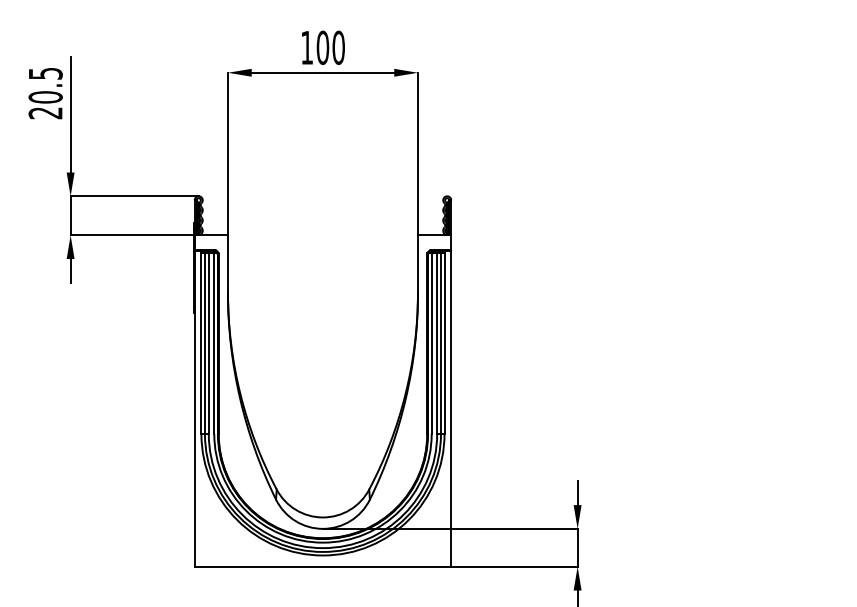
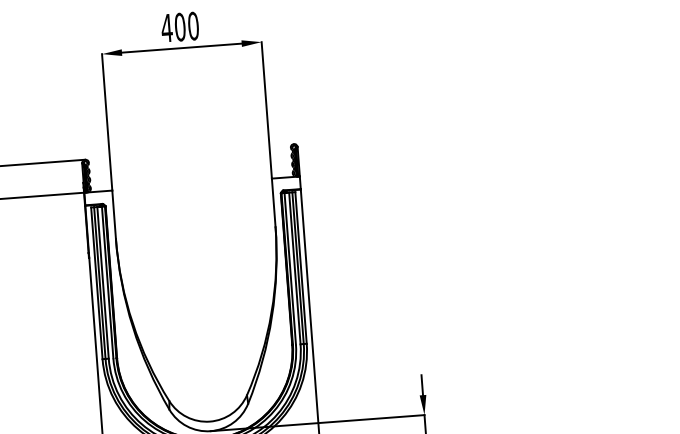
text: (306, 47) -> (166, 27), 100 -> 400

